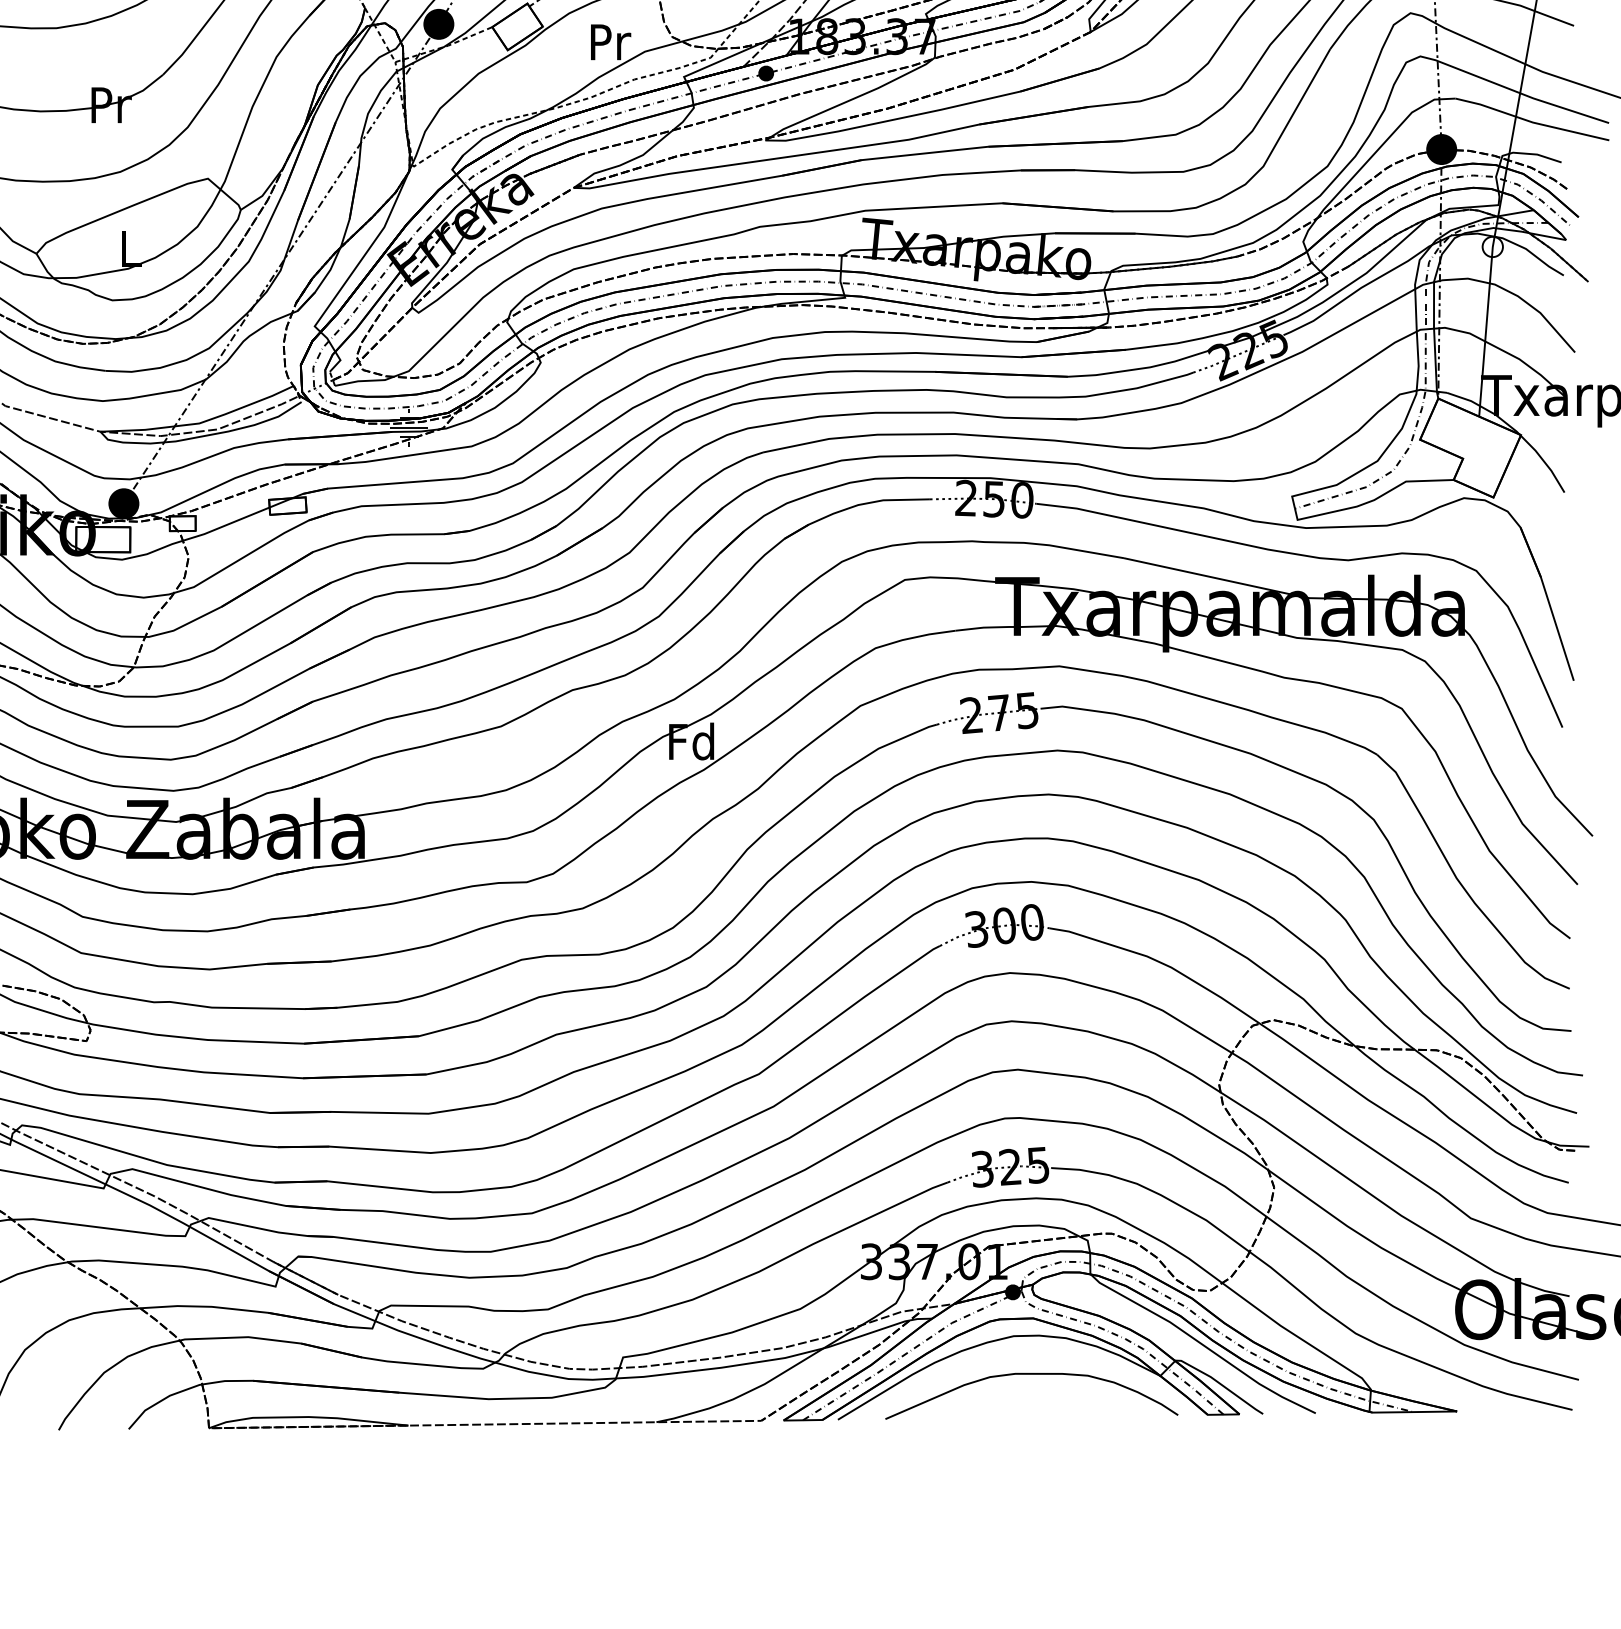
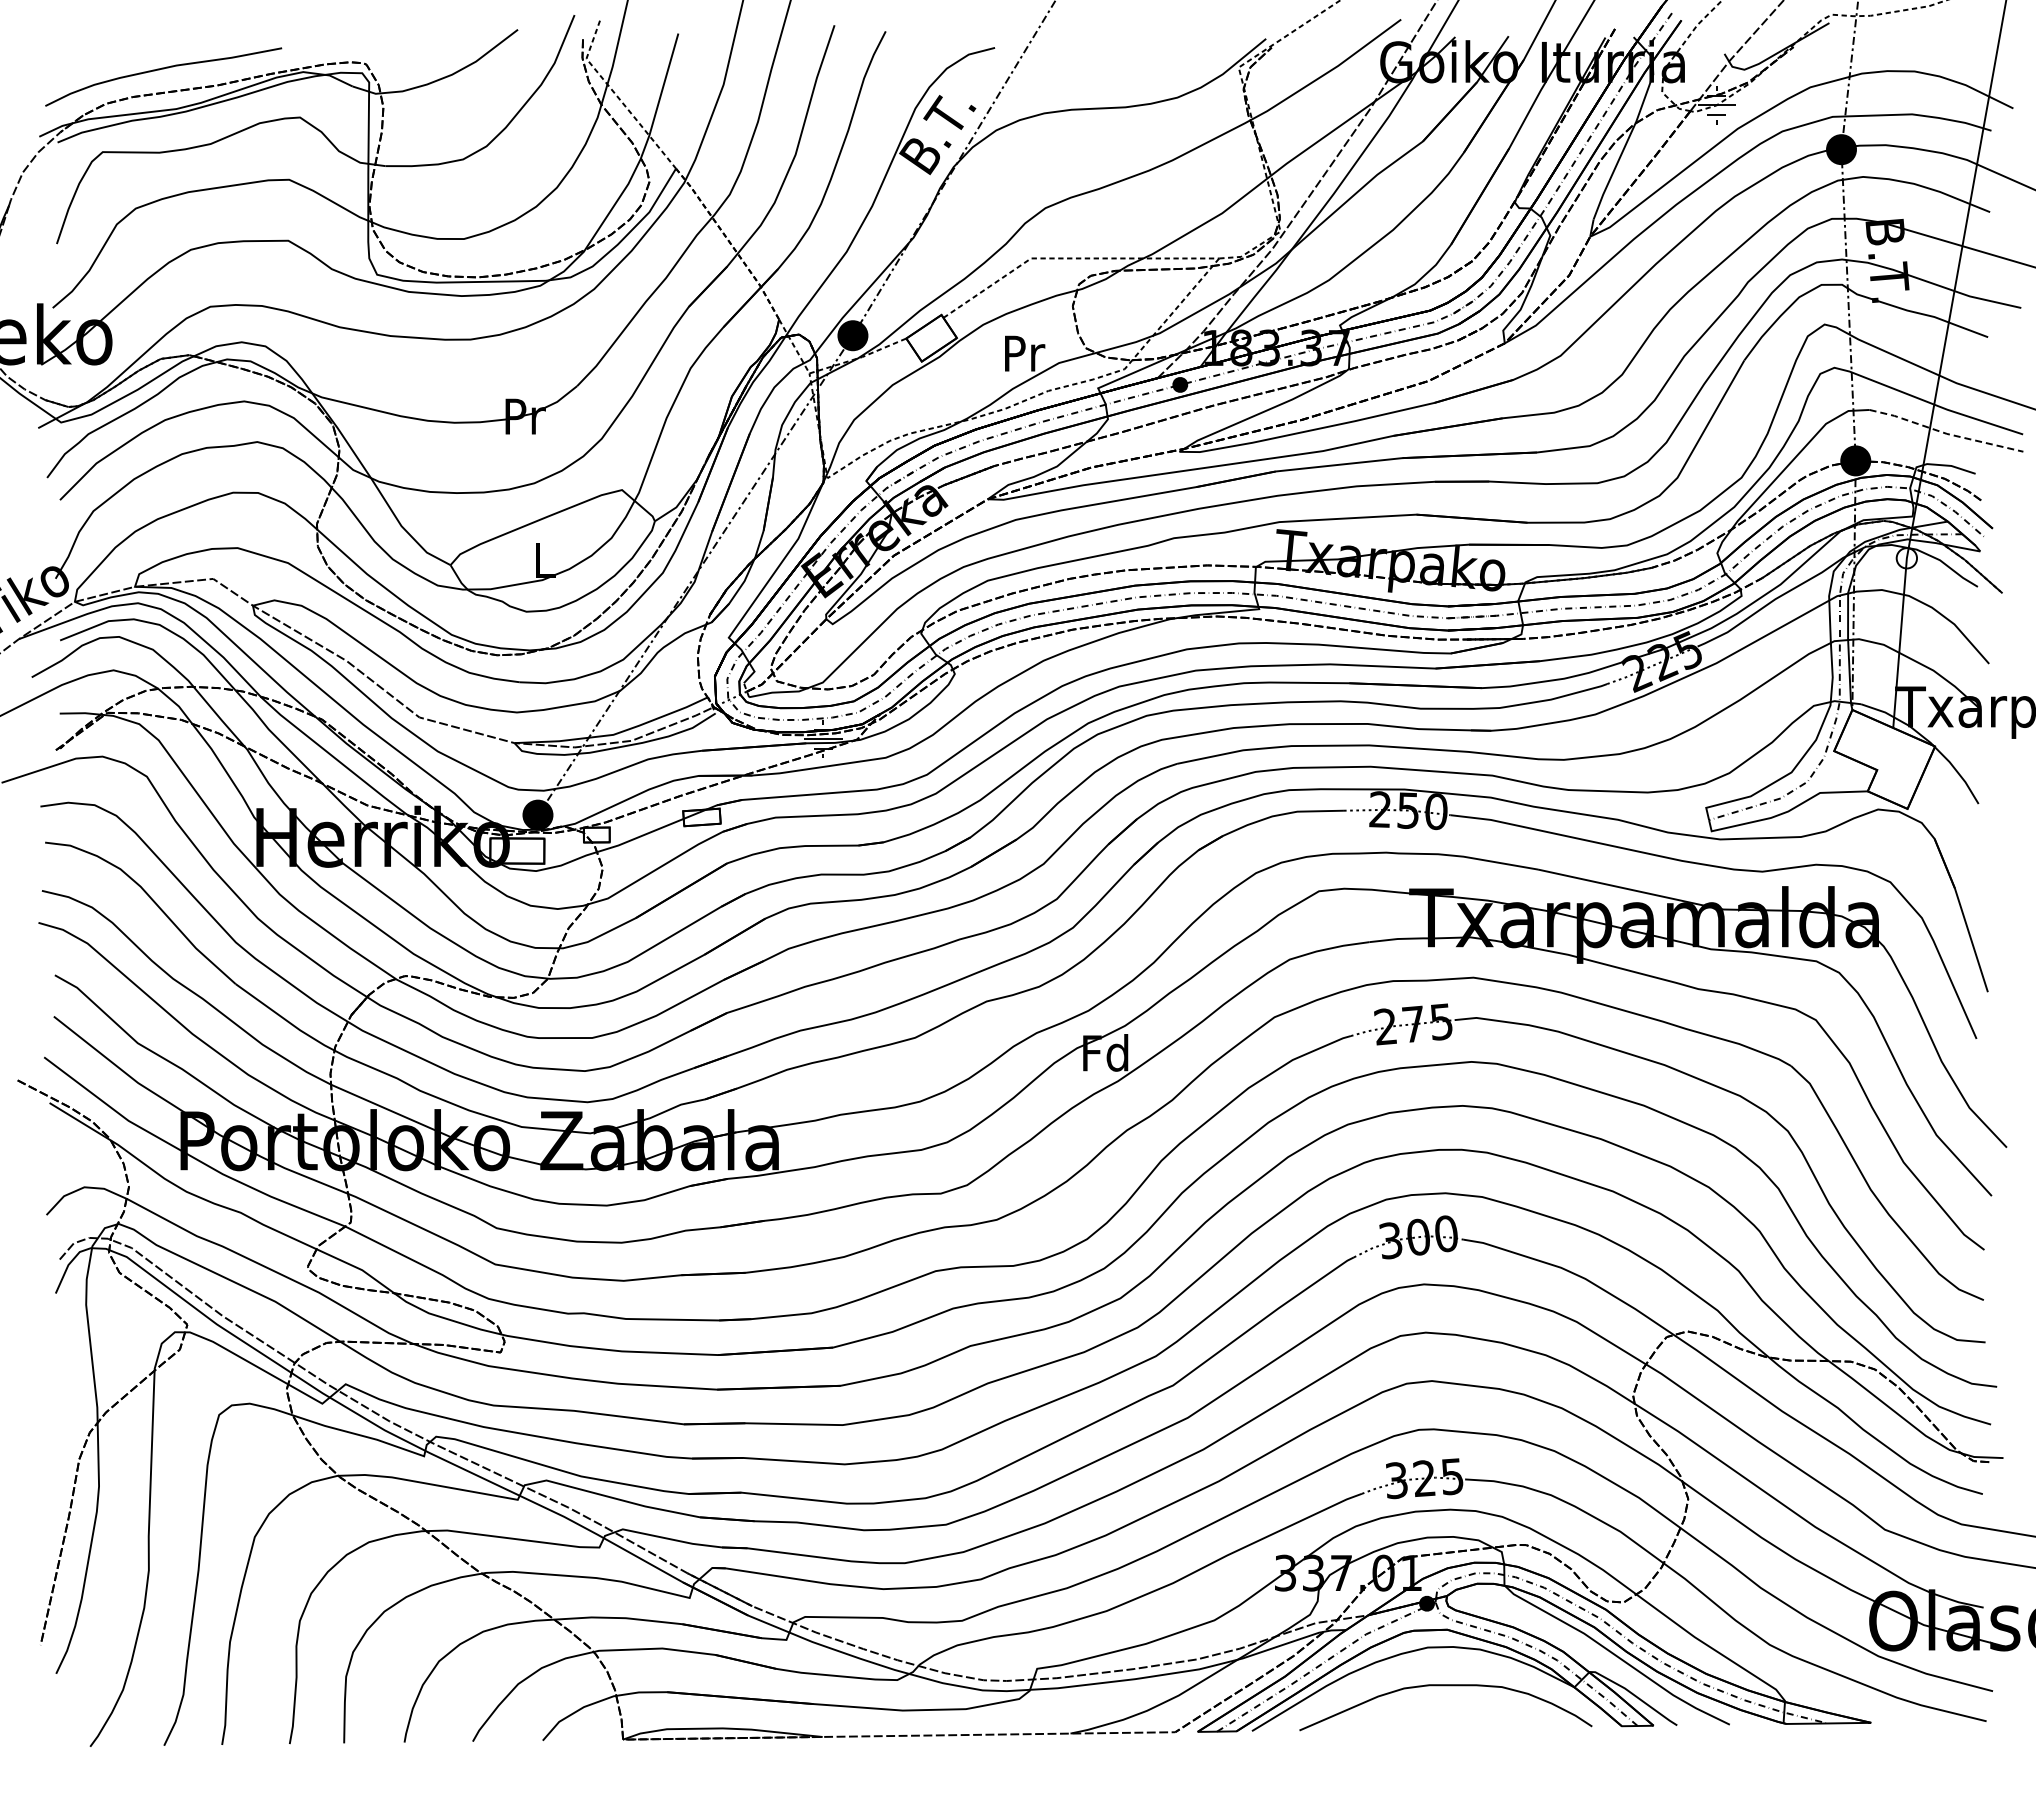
line: (1532, 122) -> (1946, 433), solid -> dashed

